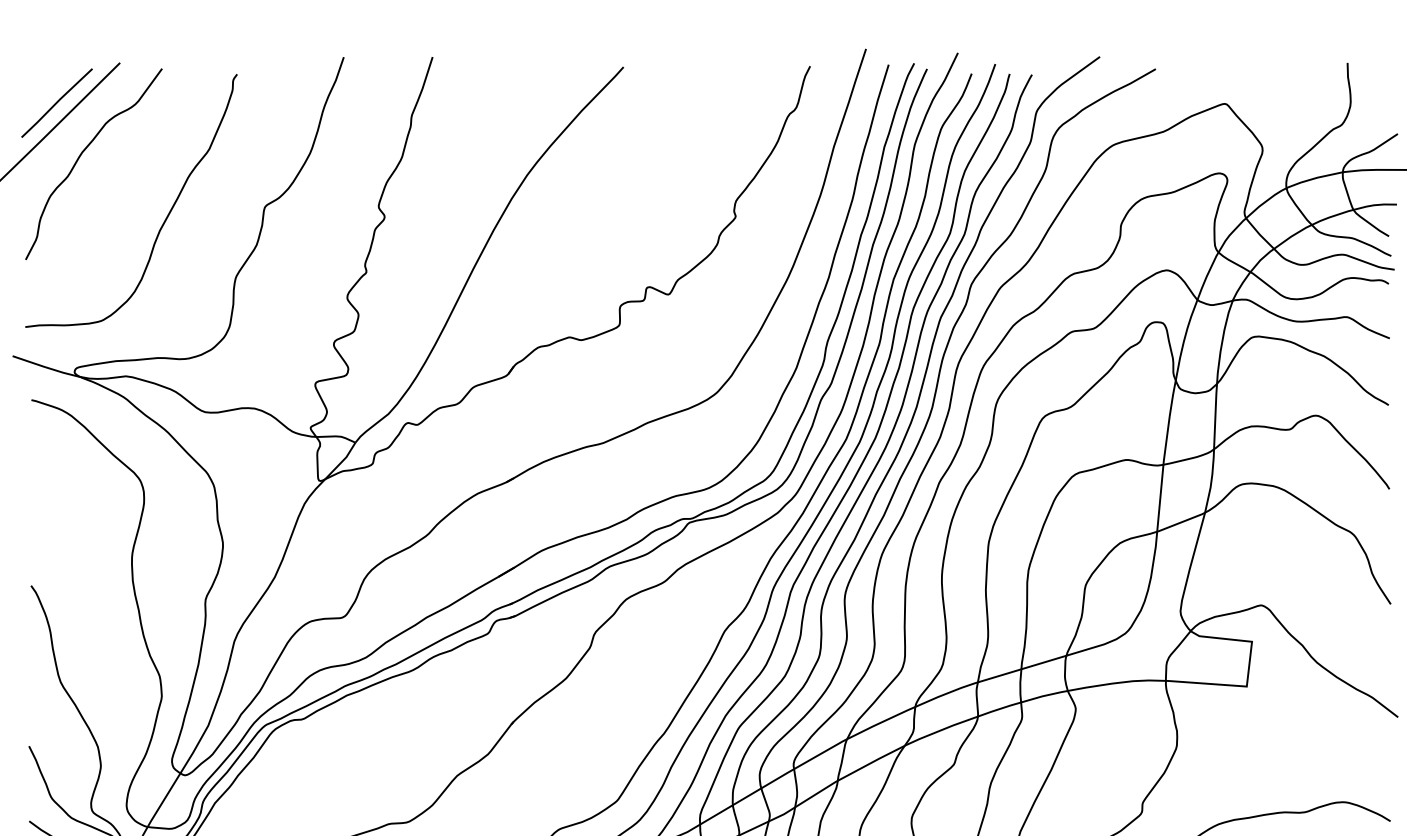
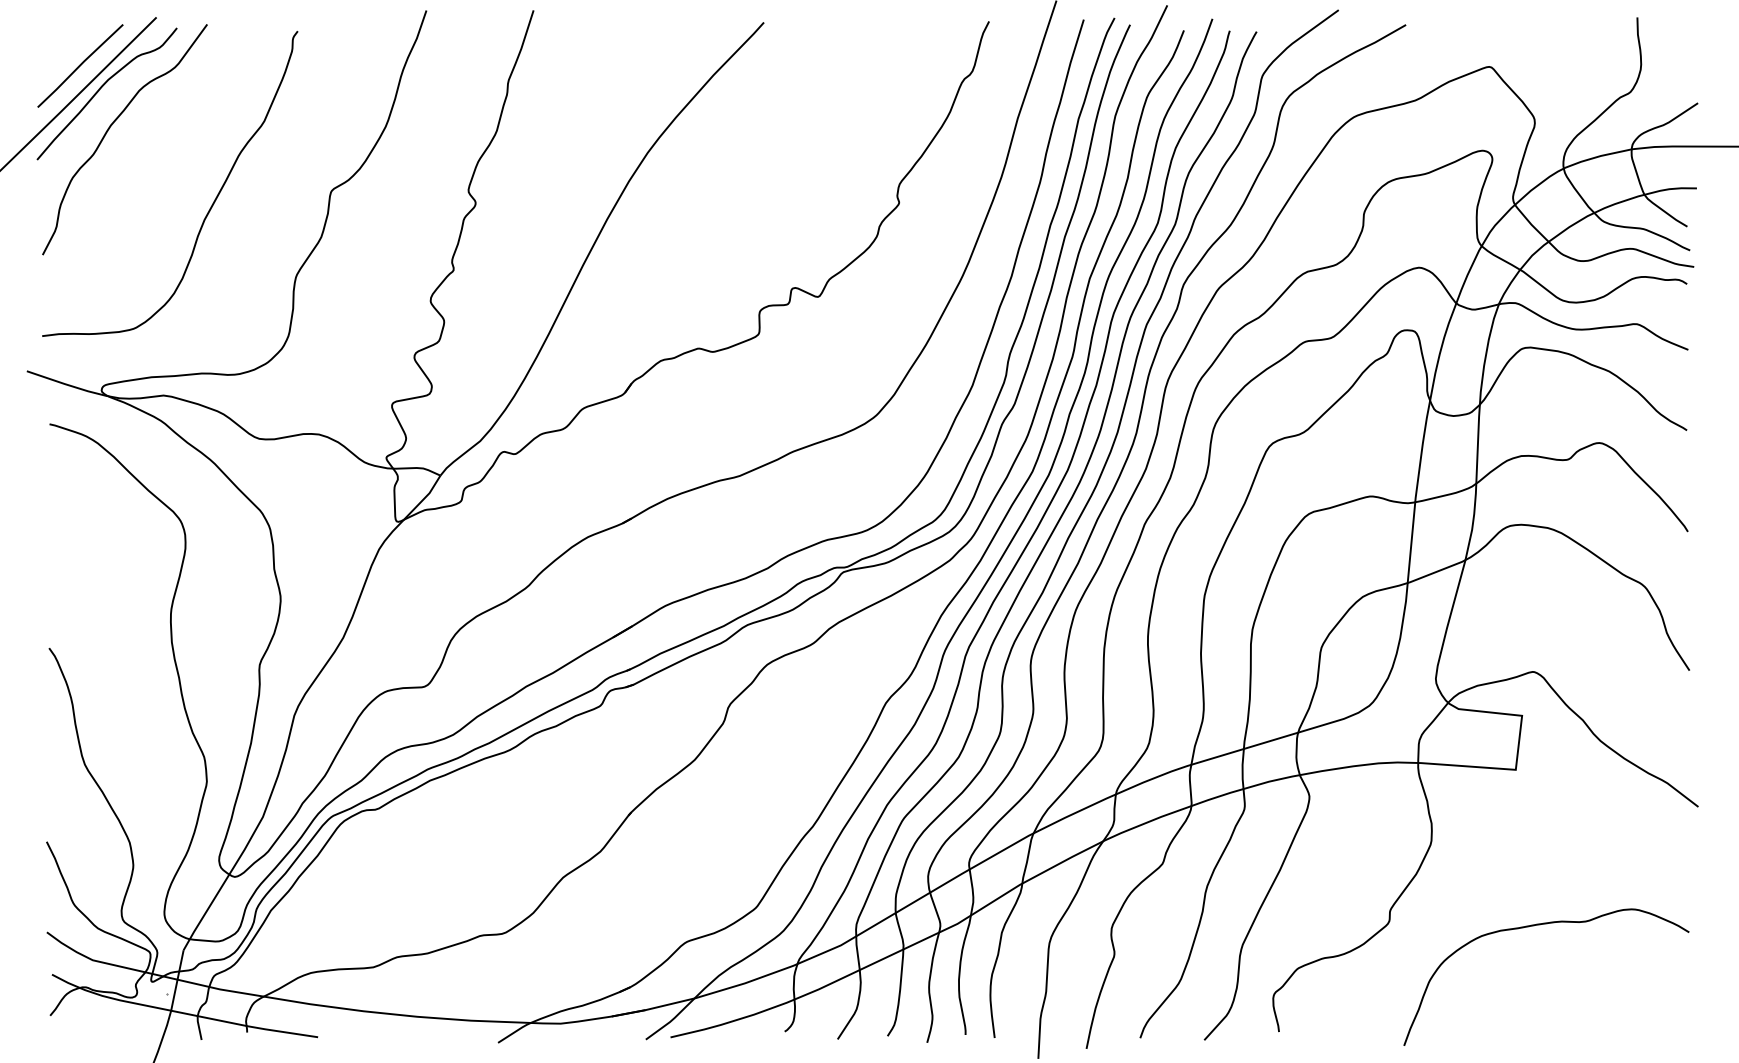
curve: (74, 121) -> (101, 88), added

